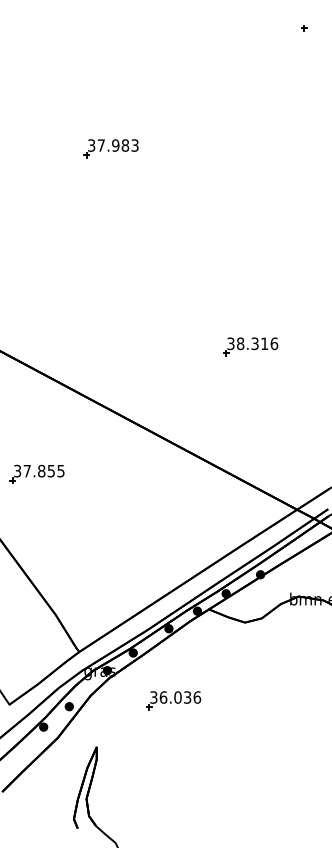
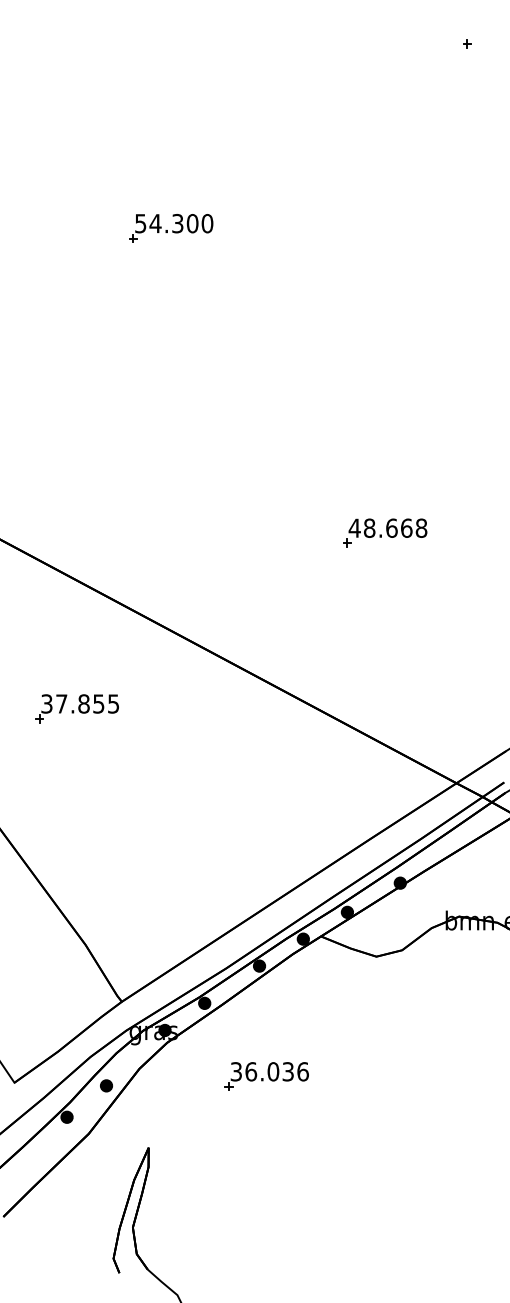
text: (113, 145) -> (174, 223), 37.983 -> 54.300
text: (252, 343) -> (387, 527), 38.316 -> 48.668
part: (36, 473) -> (75, 707), moved

